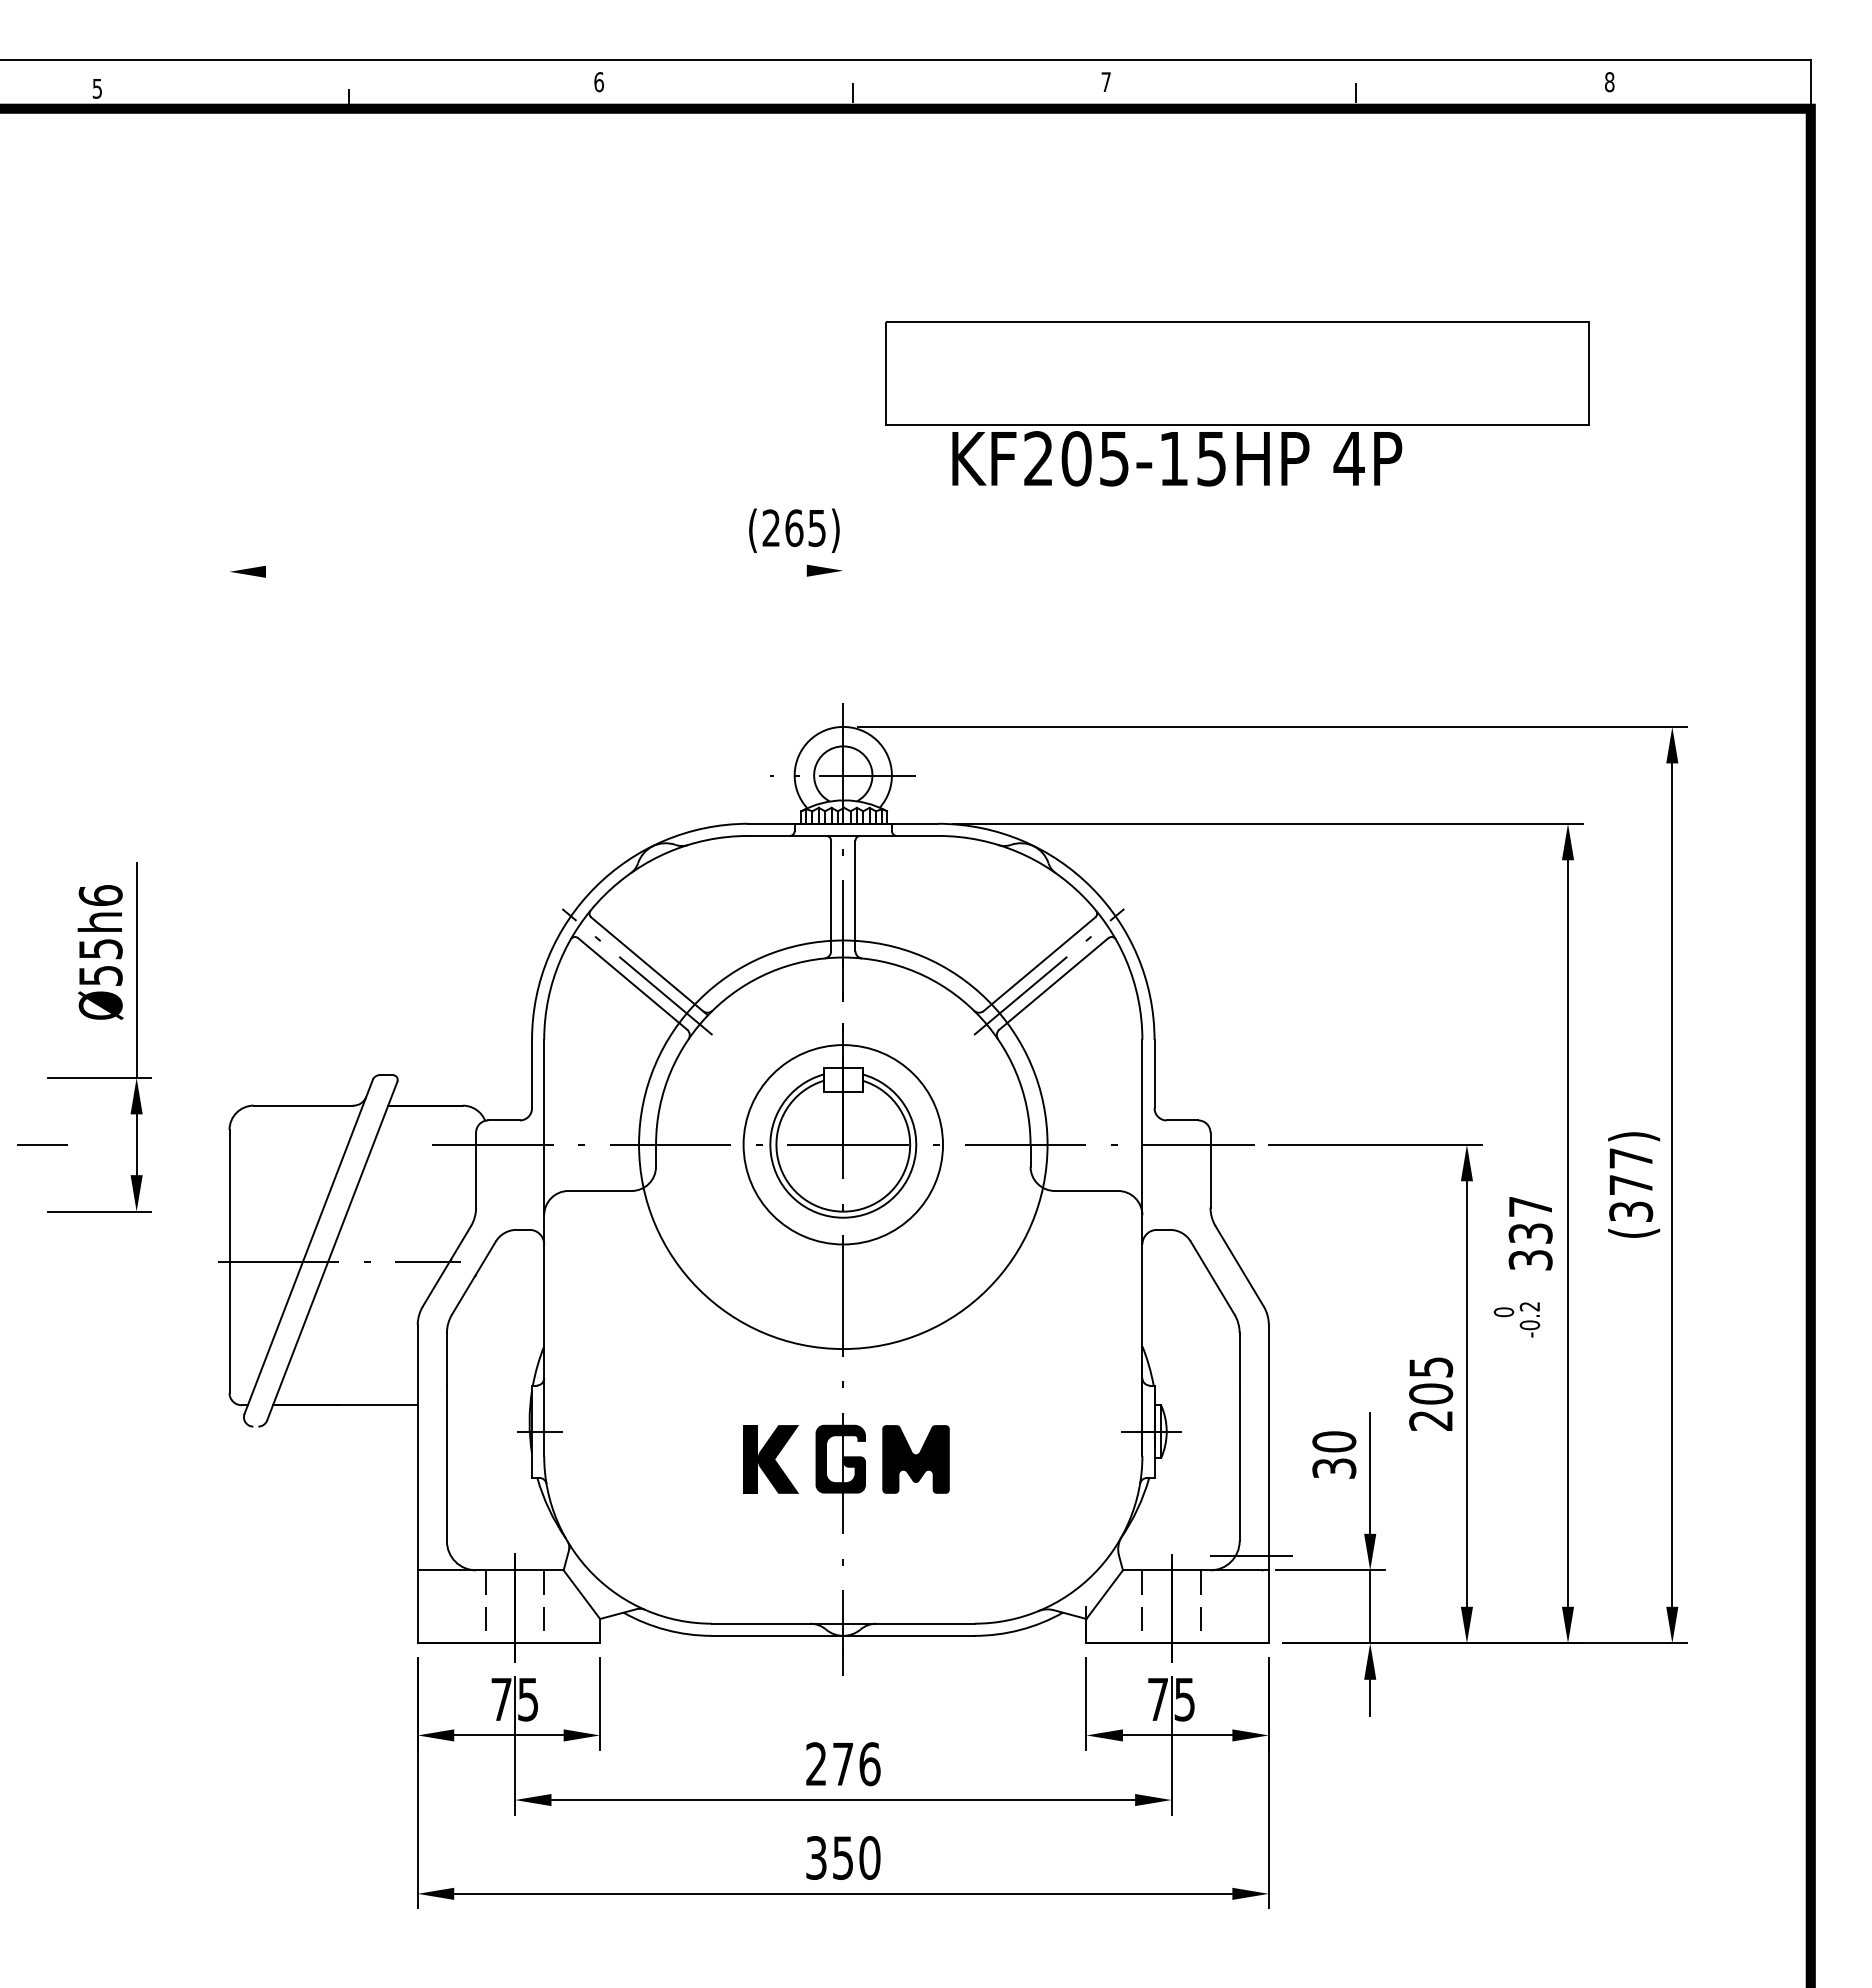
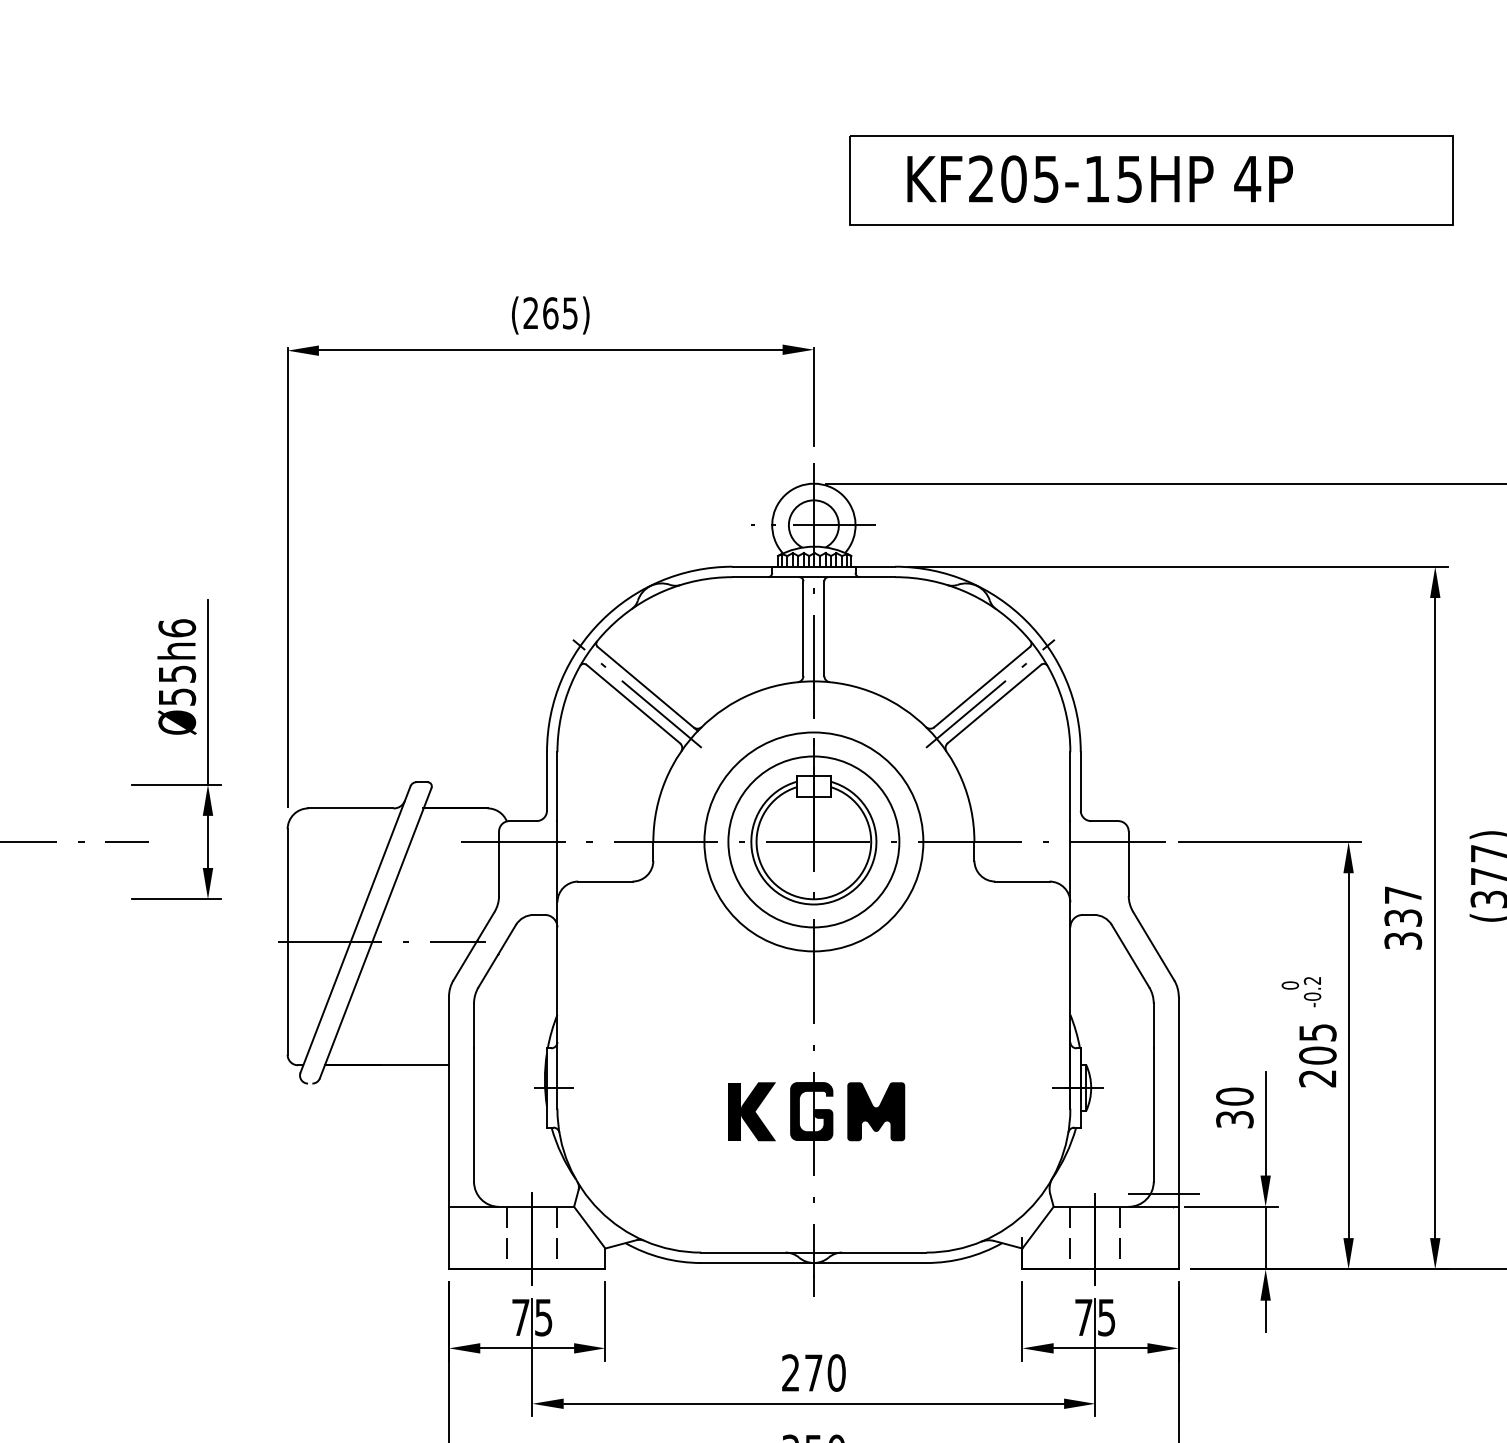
text: (1177, 458) -> (1100, 178), moved
text: (794, 530) -> (550, 315), moved
line: (536, 570) -> (550, 349), added
line: (843, 625) -> (814, 396), added
line: (229, 835) -> (287, 576), added
circle: (842, 1144) -> (813, 841), size x0.62
text: (1516, 1319) -> (1301, 991), moved
text: (869, 1764) -> (836, 1373), 276 -> 270

